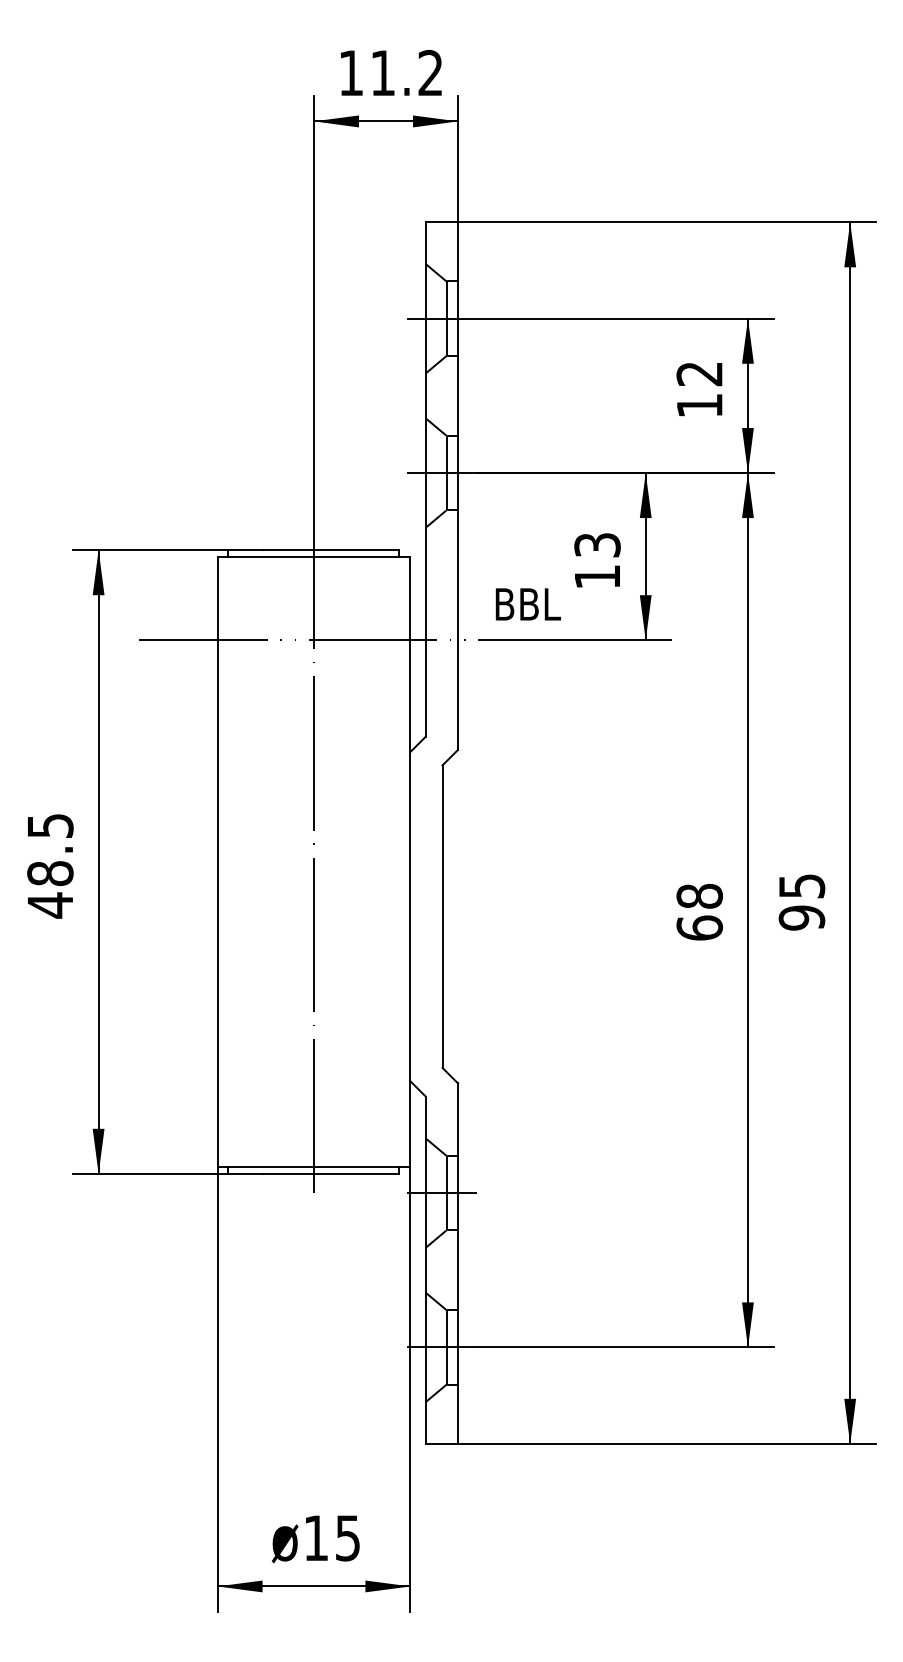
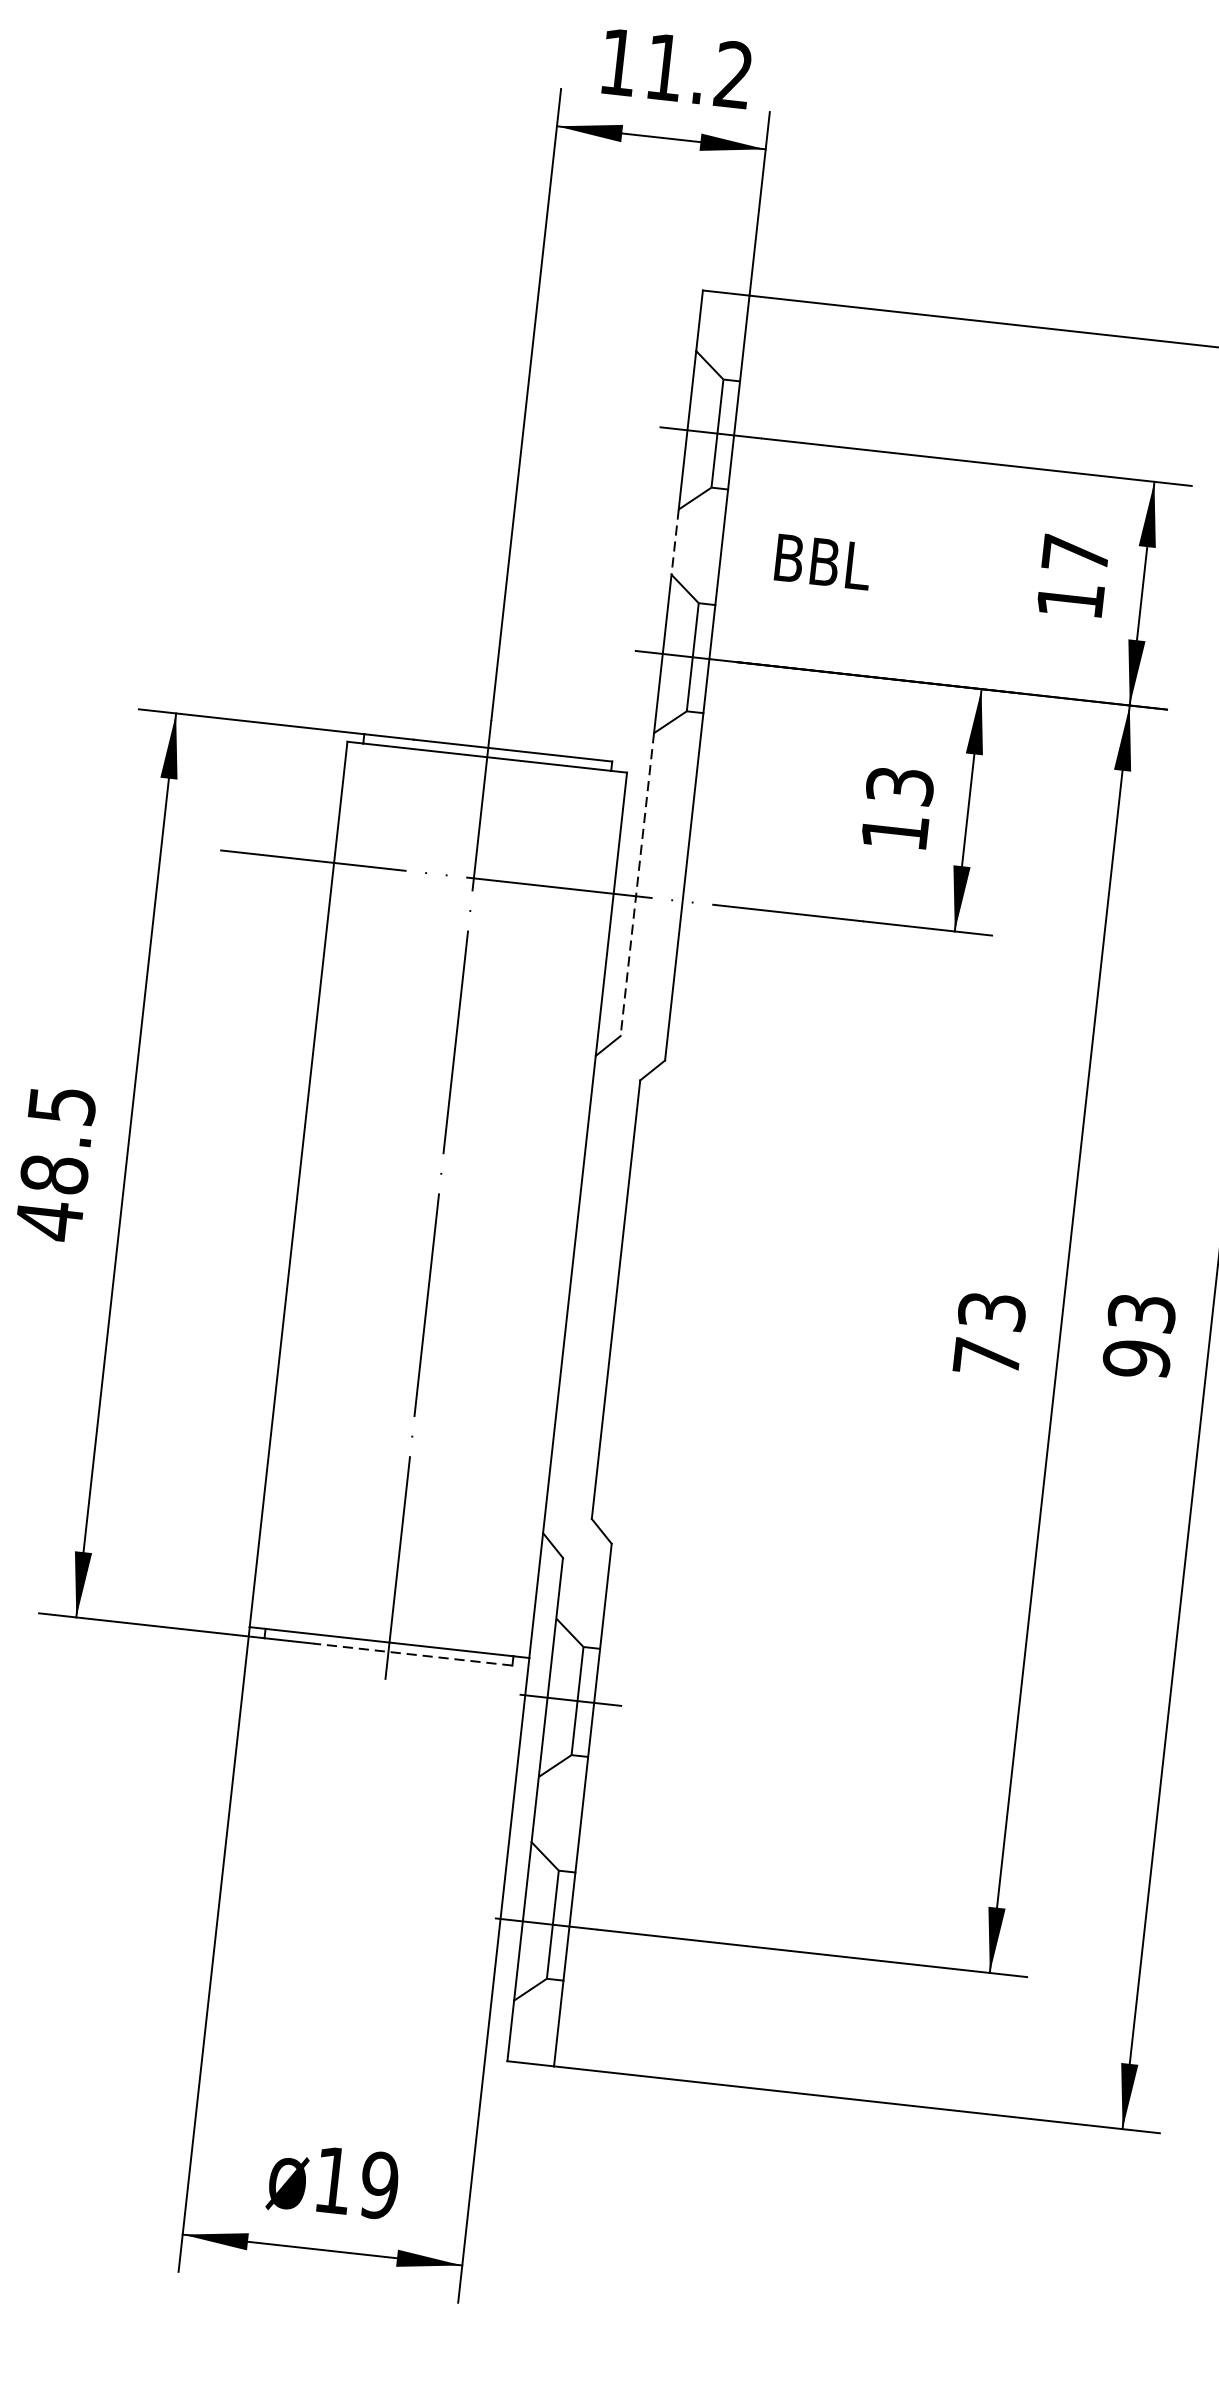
text: (699, 374) -> (1075, 554), 12 -> 17
line: (425, 395) -> (674, 541), solid -> dashed
text: (527, 604) -> (822, 562), moved
line: (425, 632) -> (636, 885), solid -> dashed
text: (801, 885) -> (1141, 1311), 95 -> 93
text: (699, 911) -> (989, 1333), 68 -> 73
line: (330, 1173) -> (412, 1654), solid -> dashed
text: (347, 1538) -> (378, 2185), 15 -> 19

